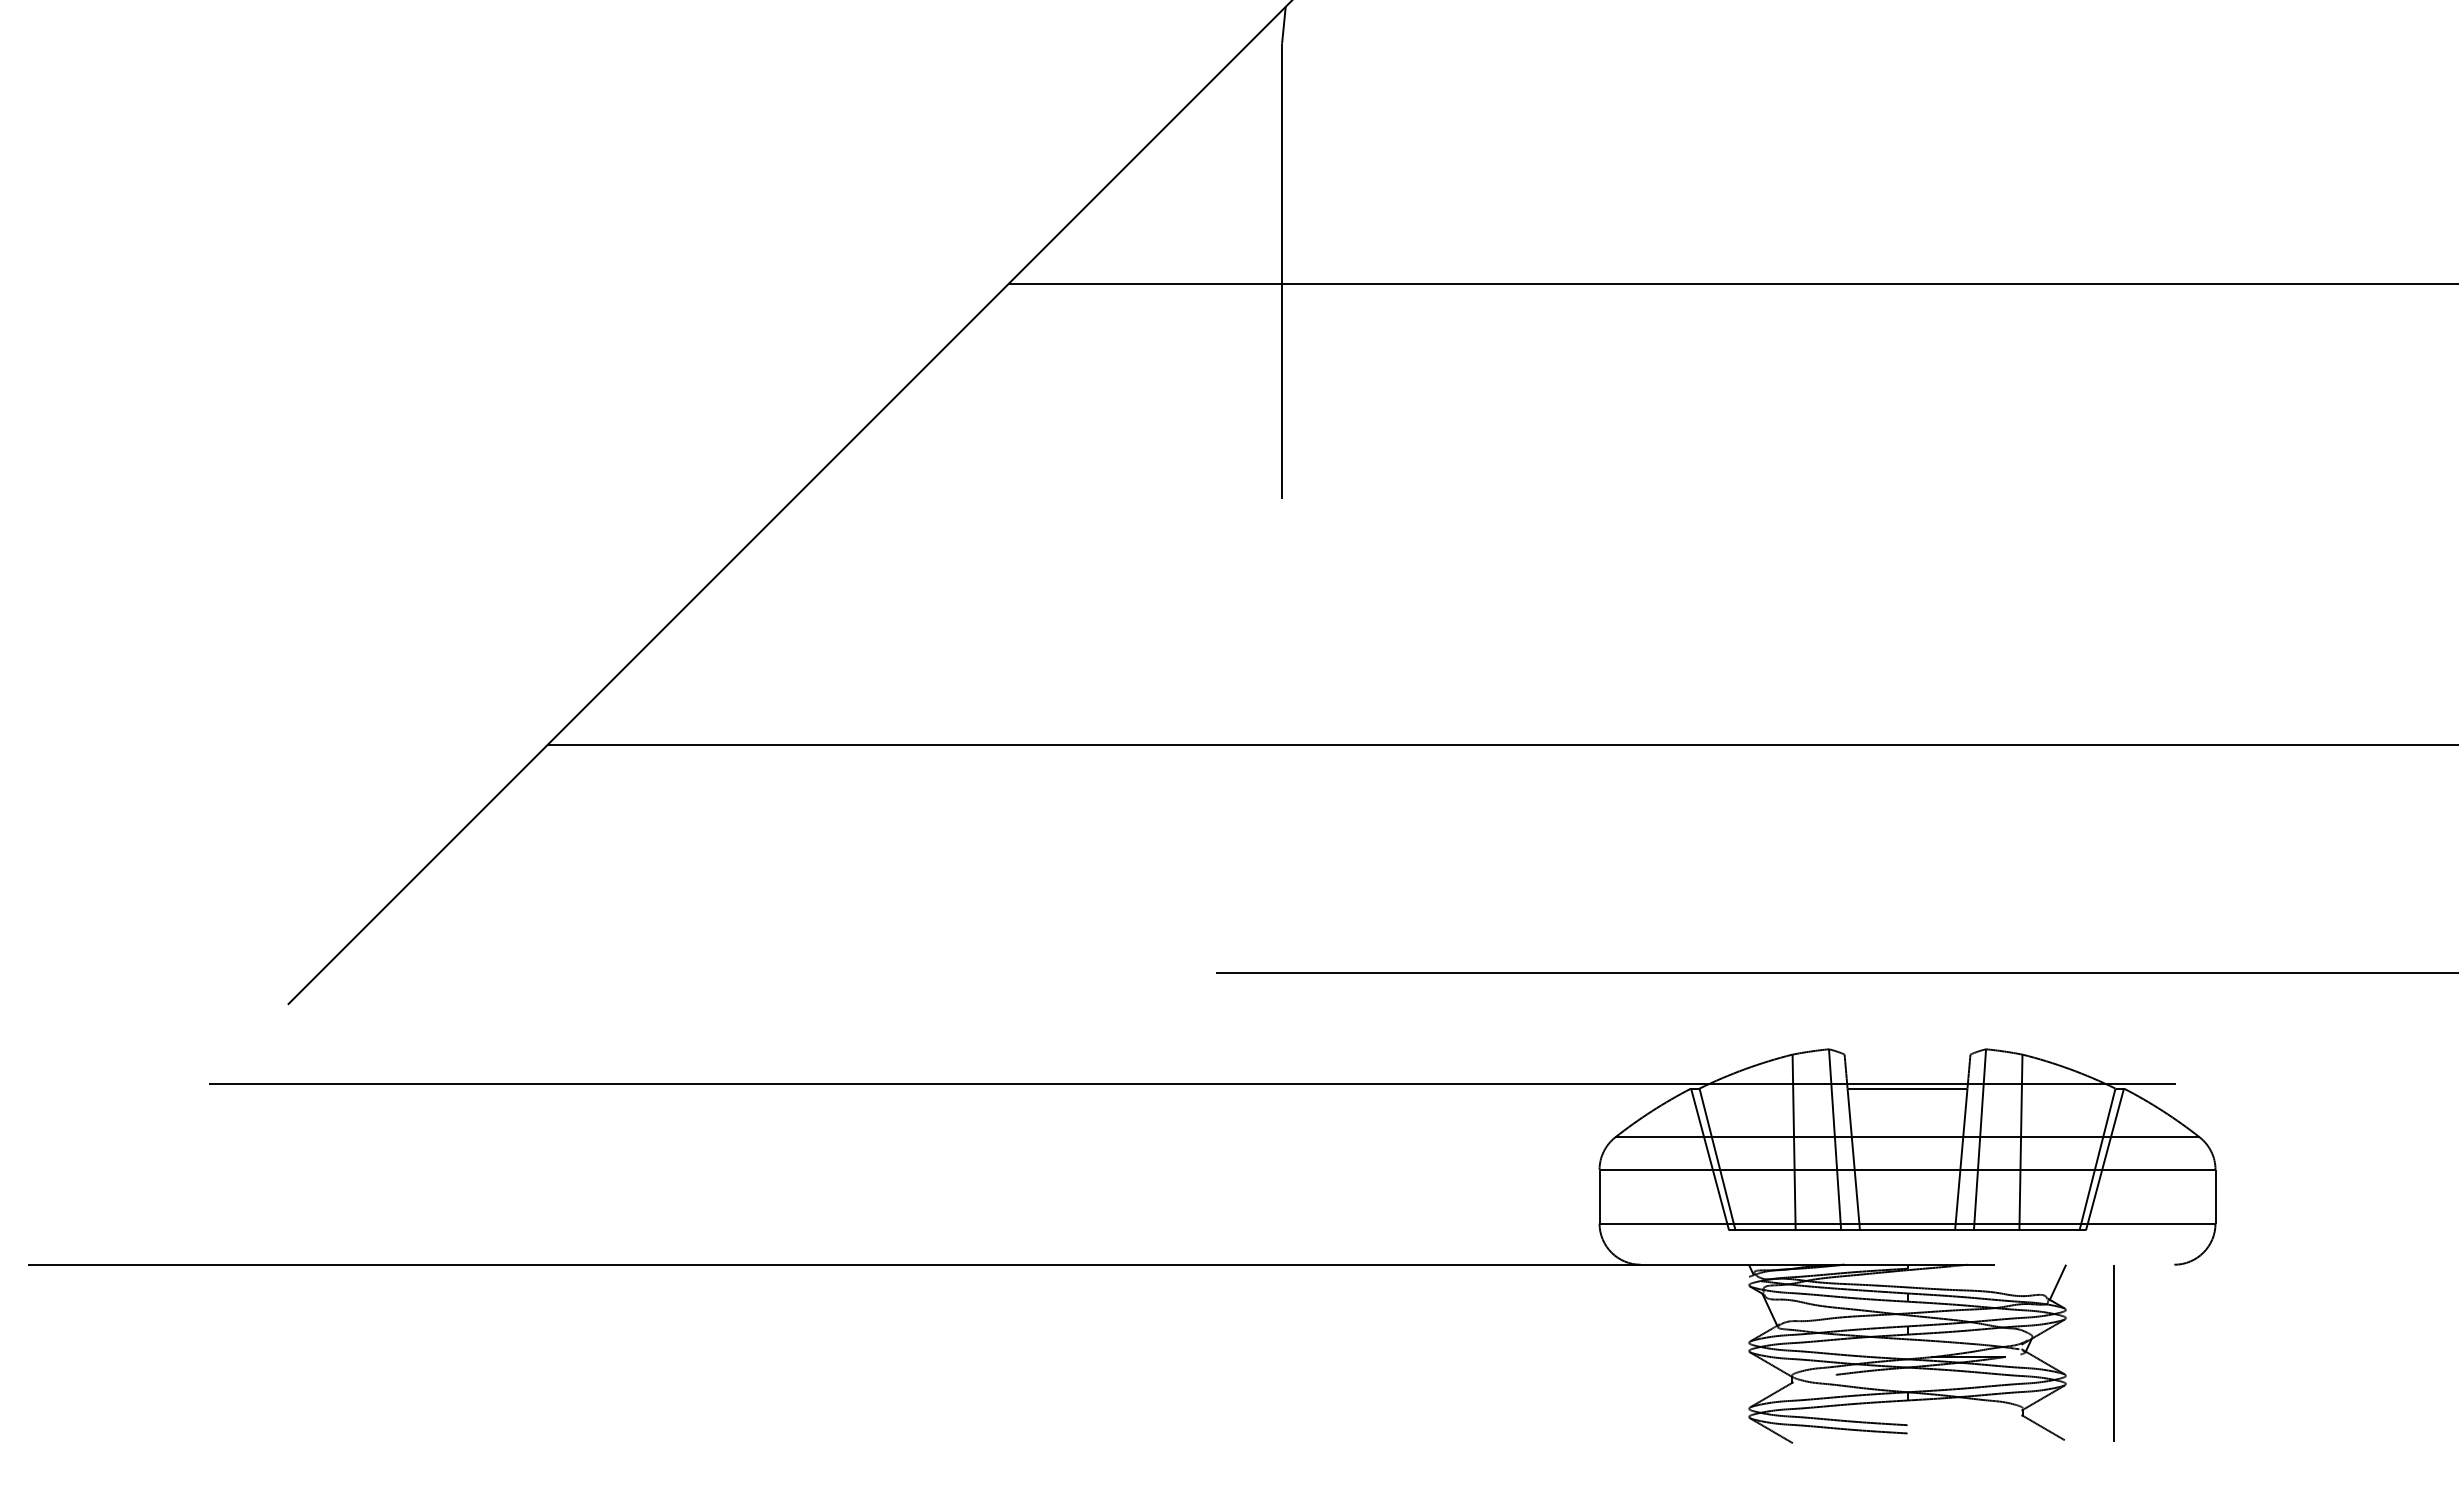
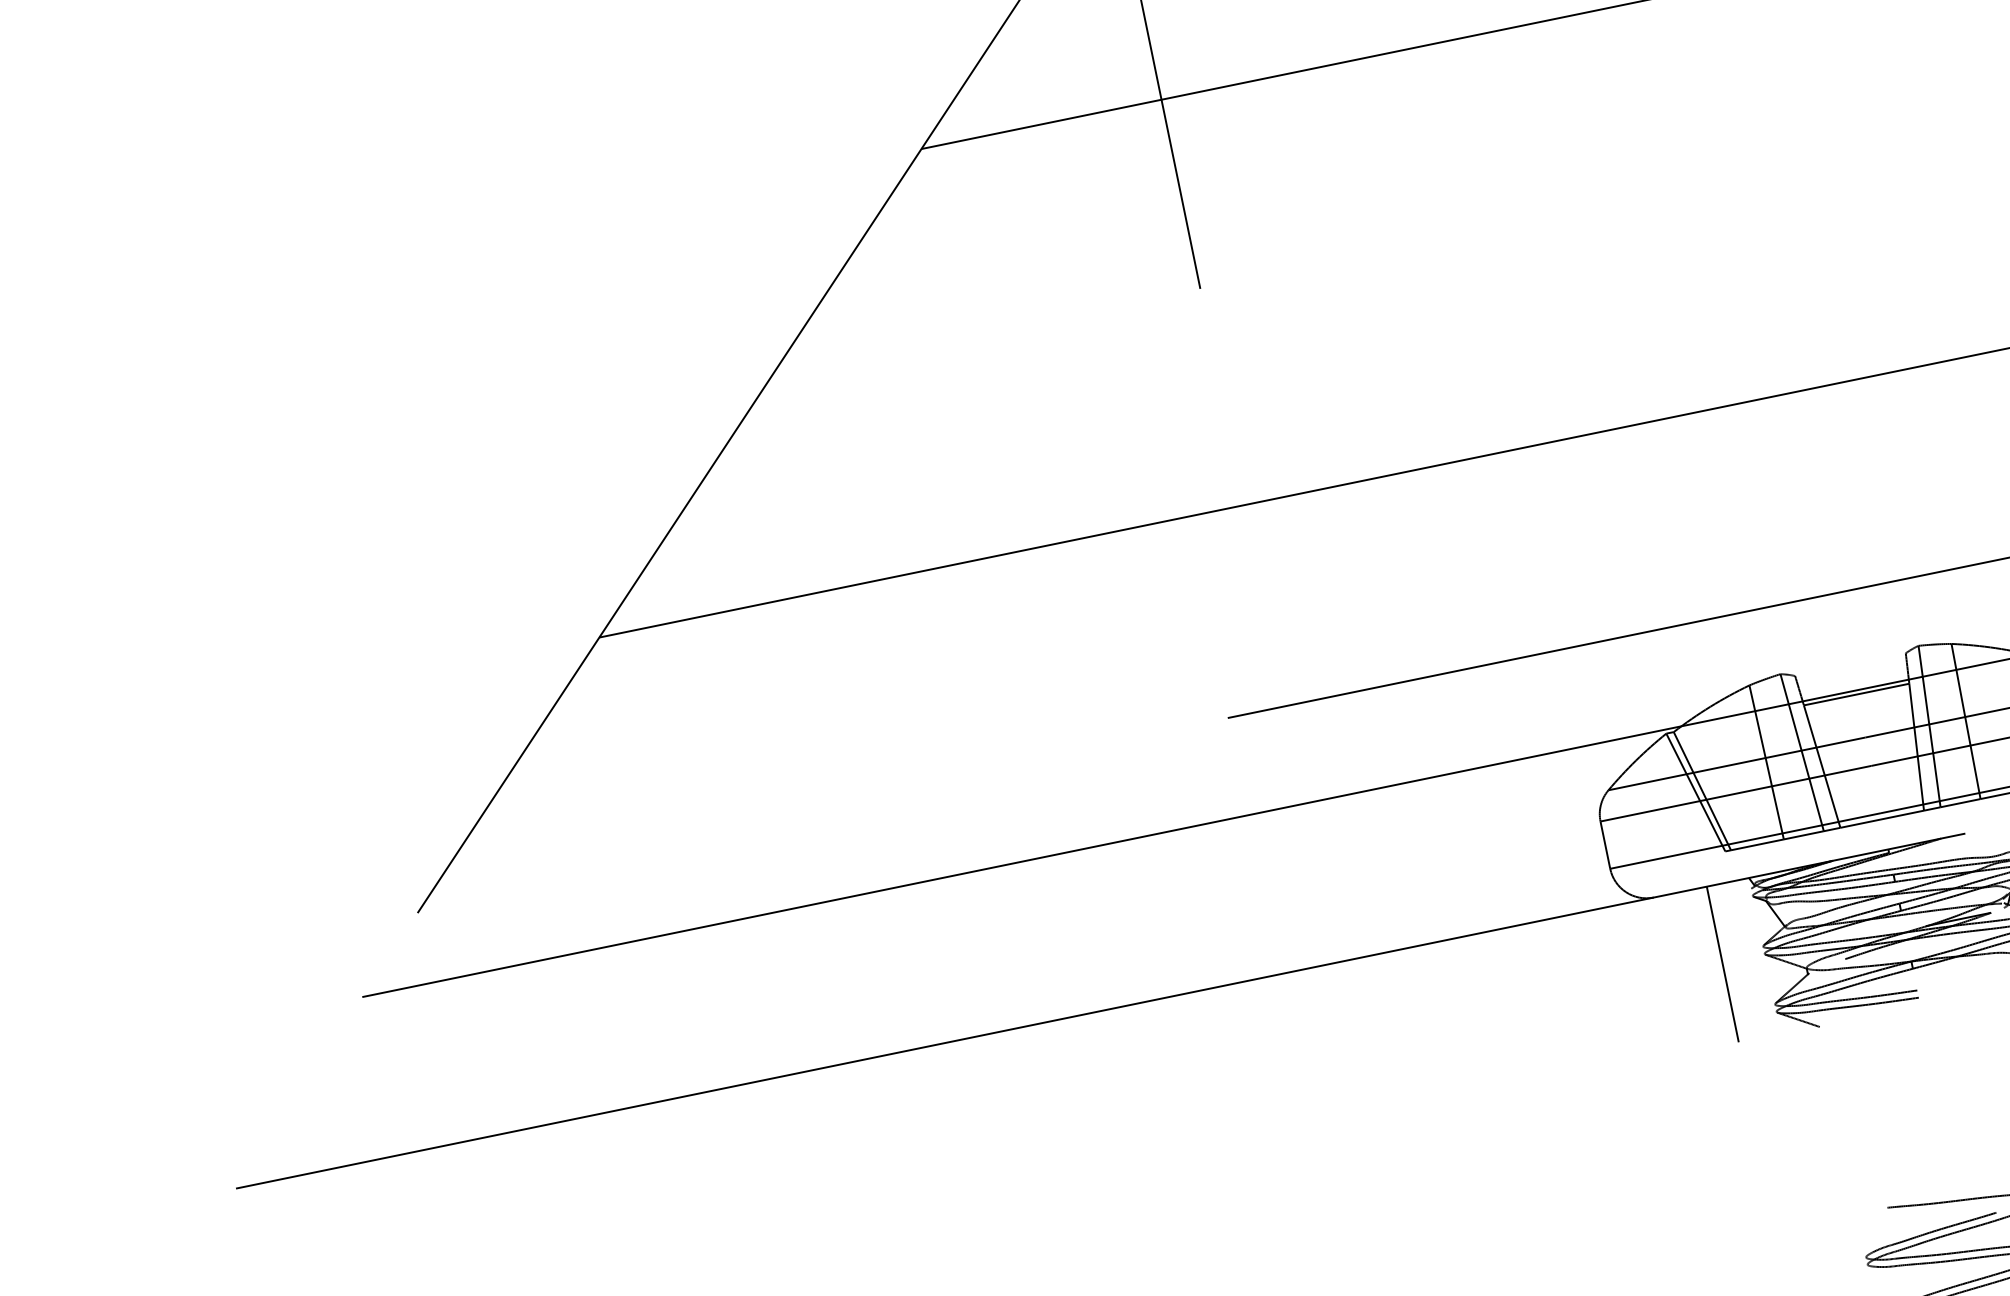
line: (1700, 1352) -> (1722, 963), added

